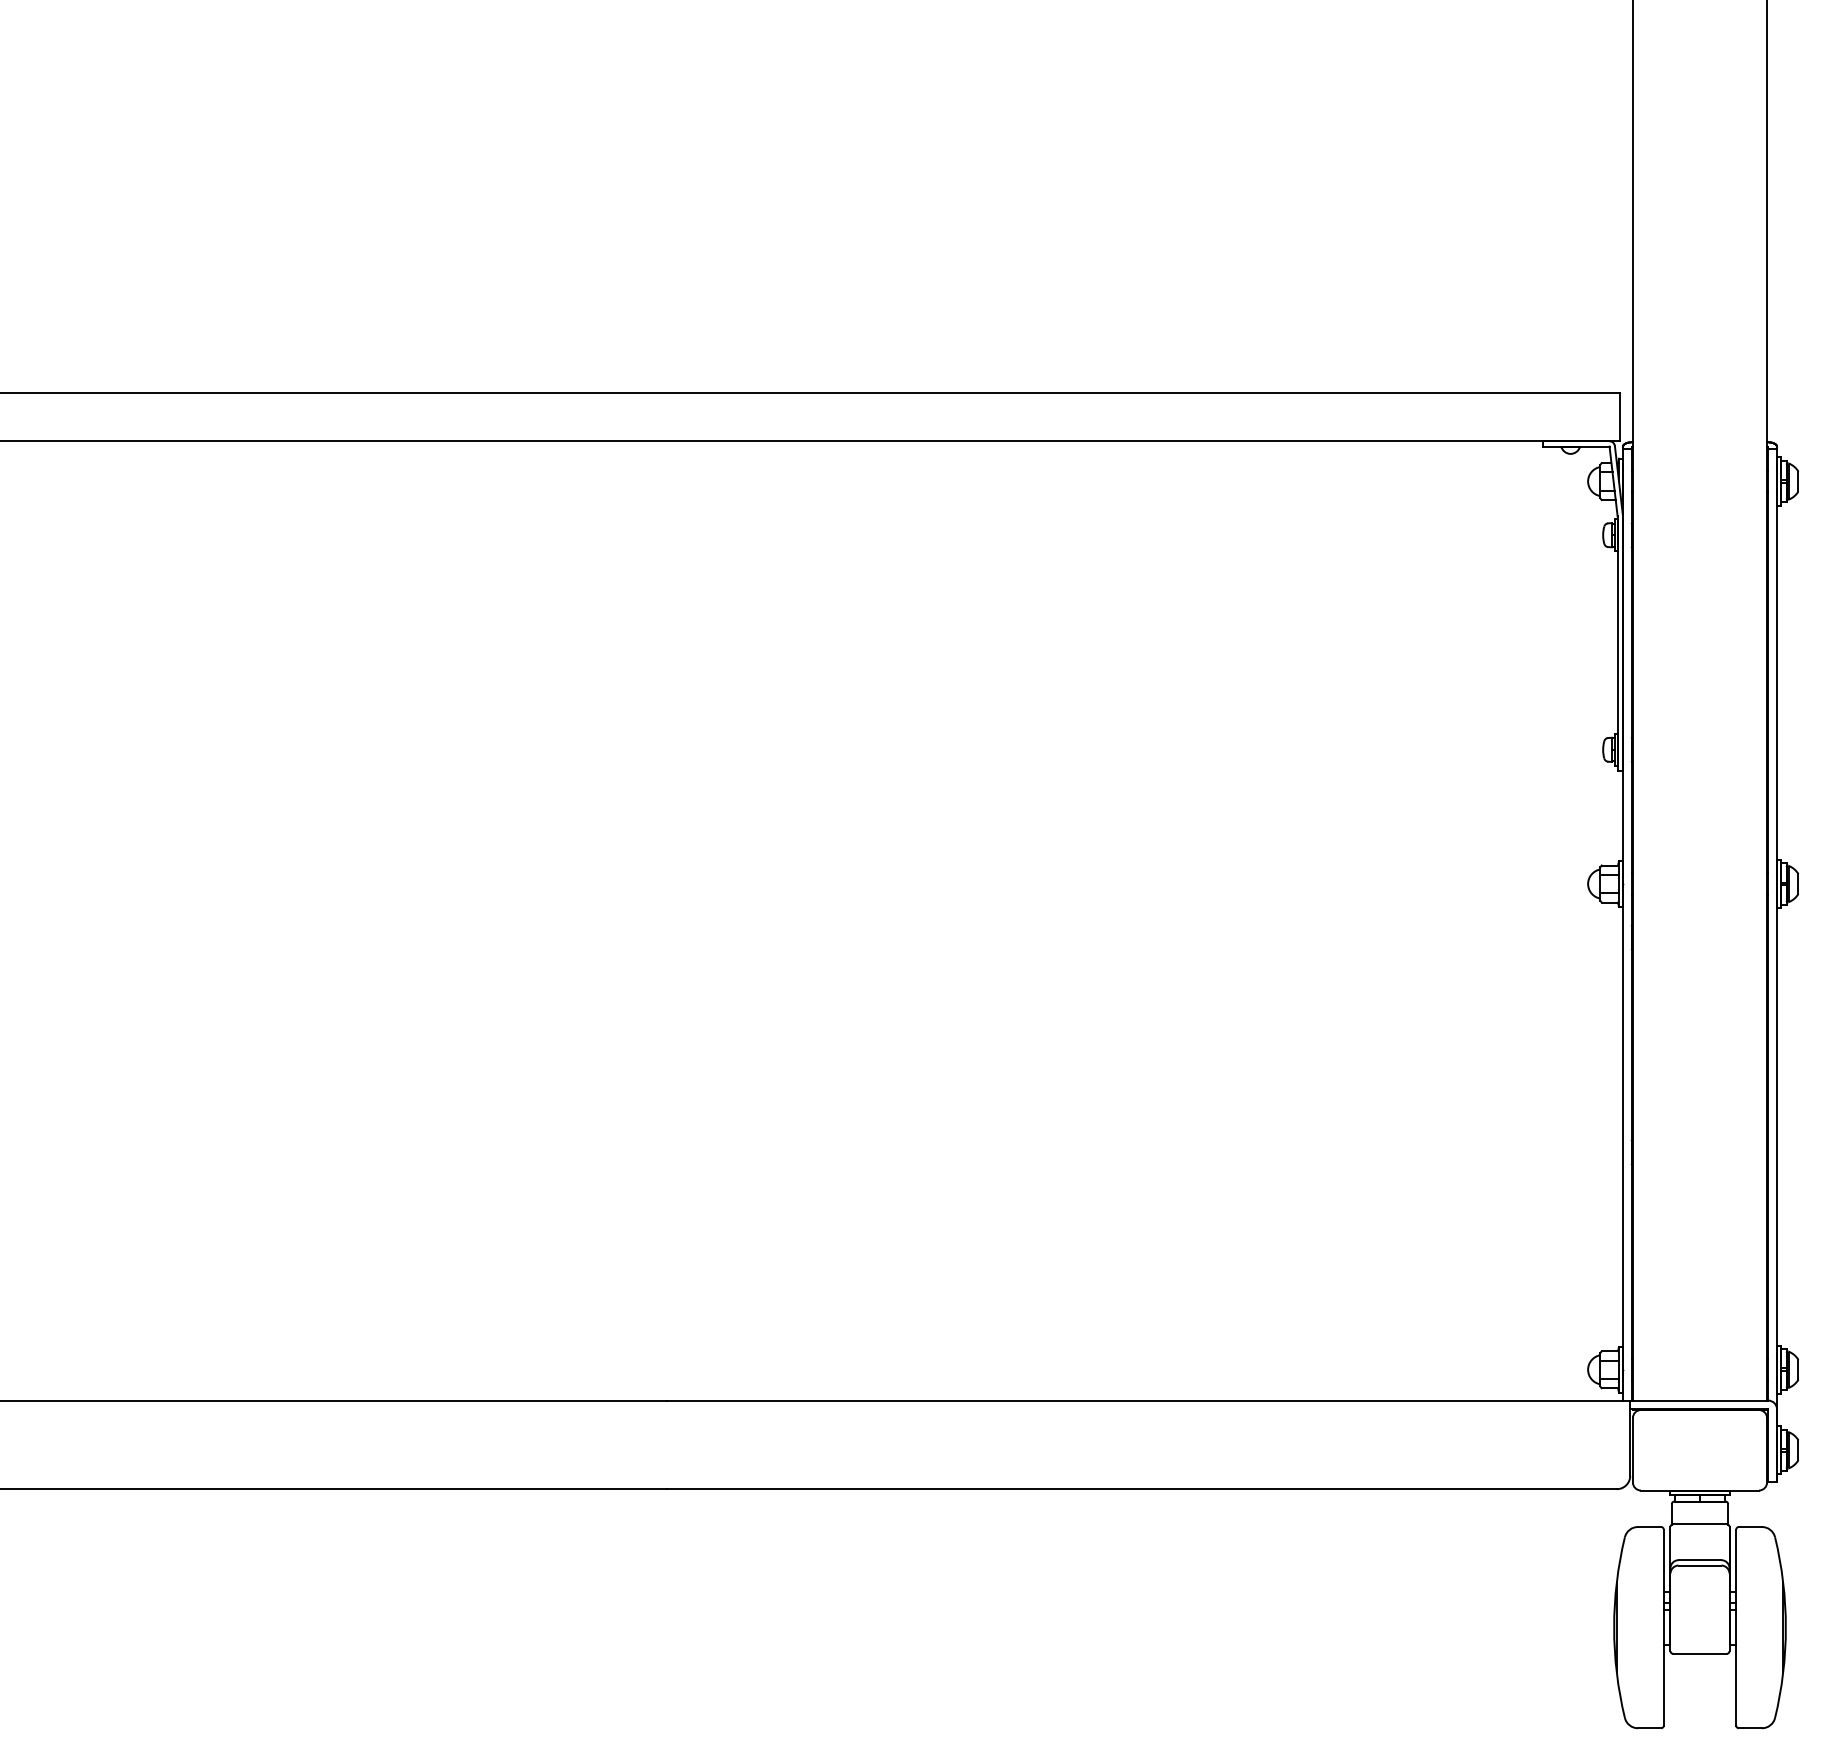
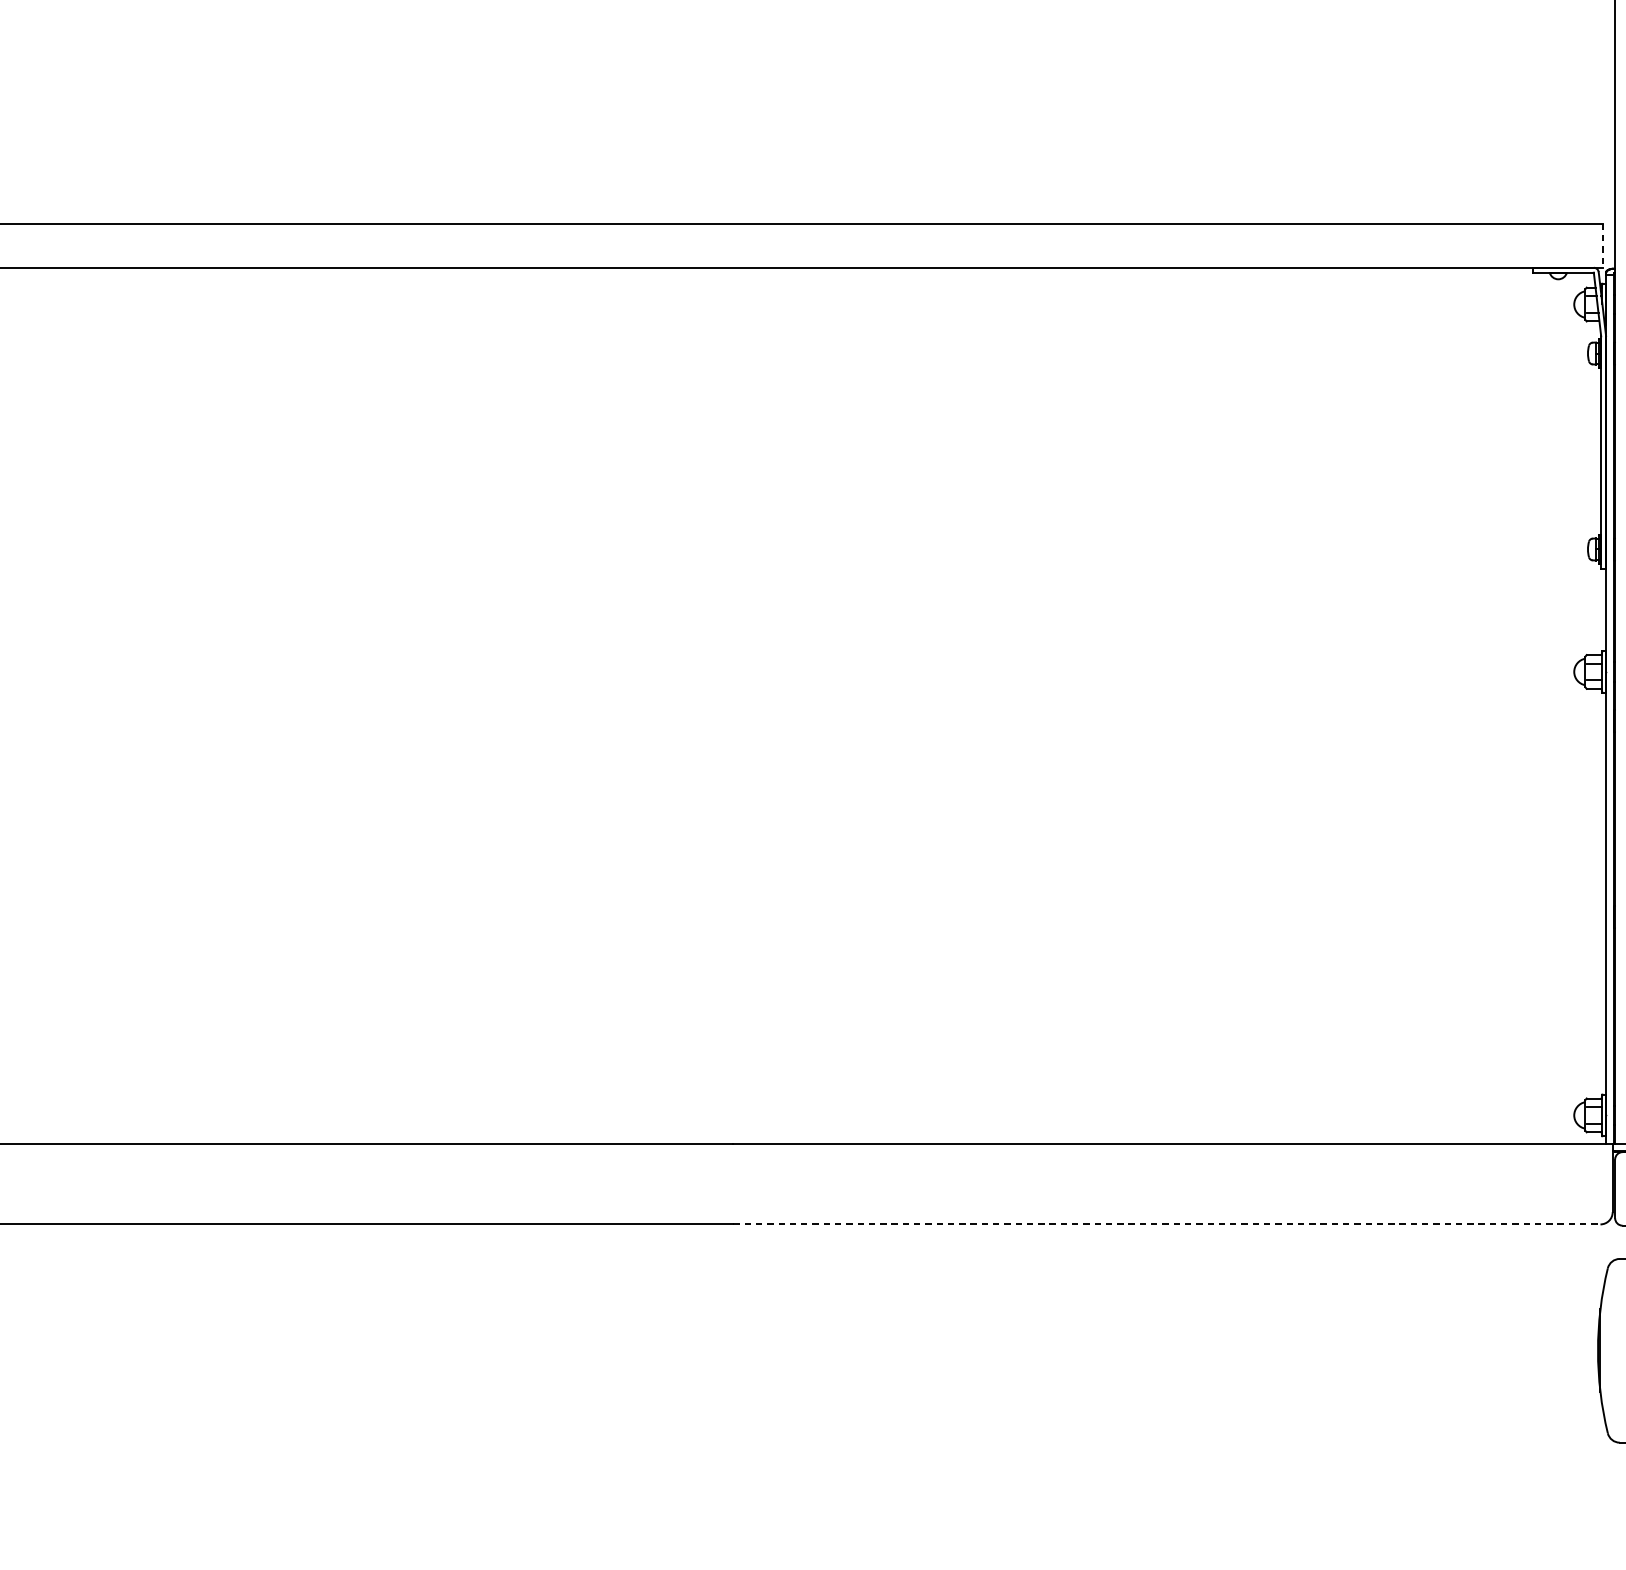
line: (1619, 417) -> (1602, 246), solid -> dashed
line: (1141, 1489) -> (1166, 1224), solid -> dashed

